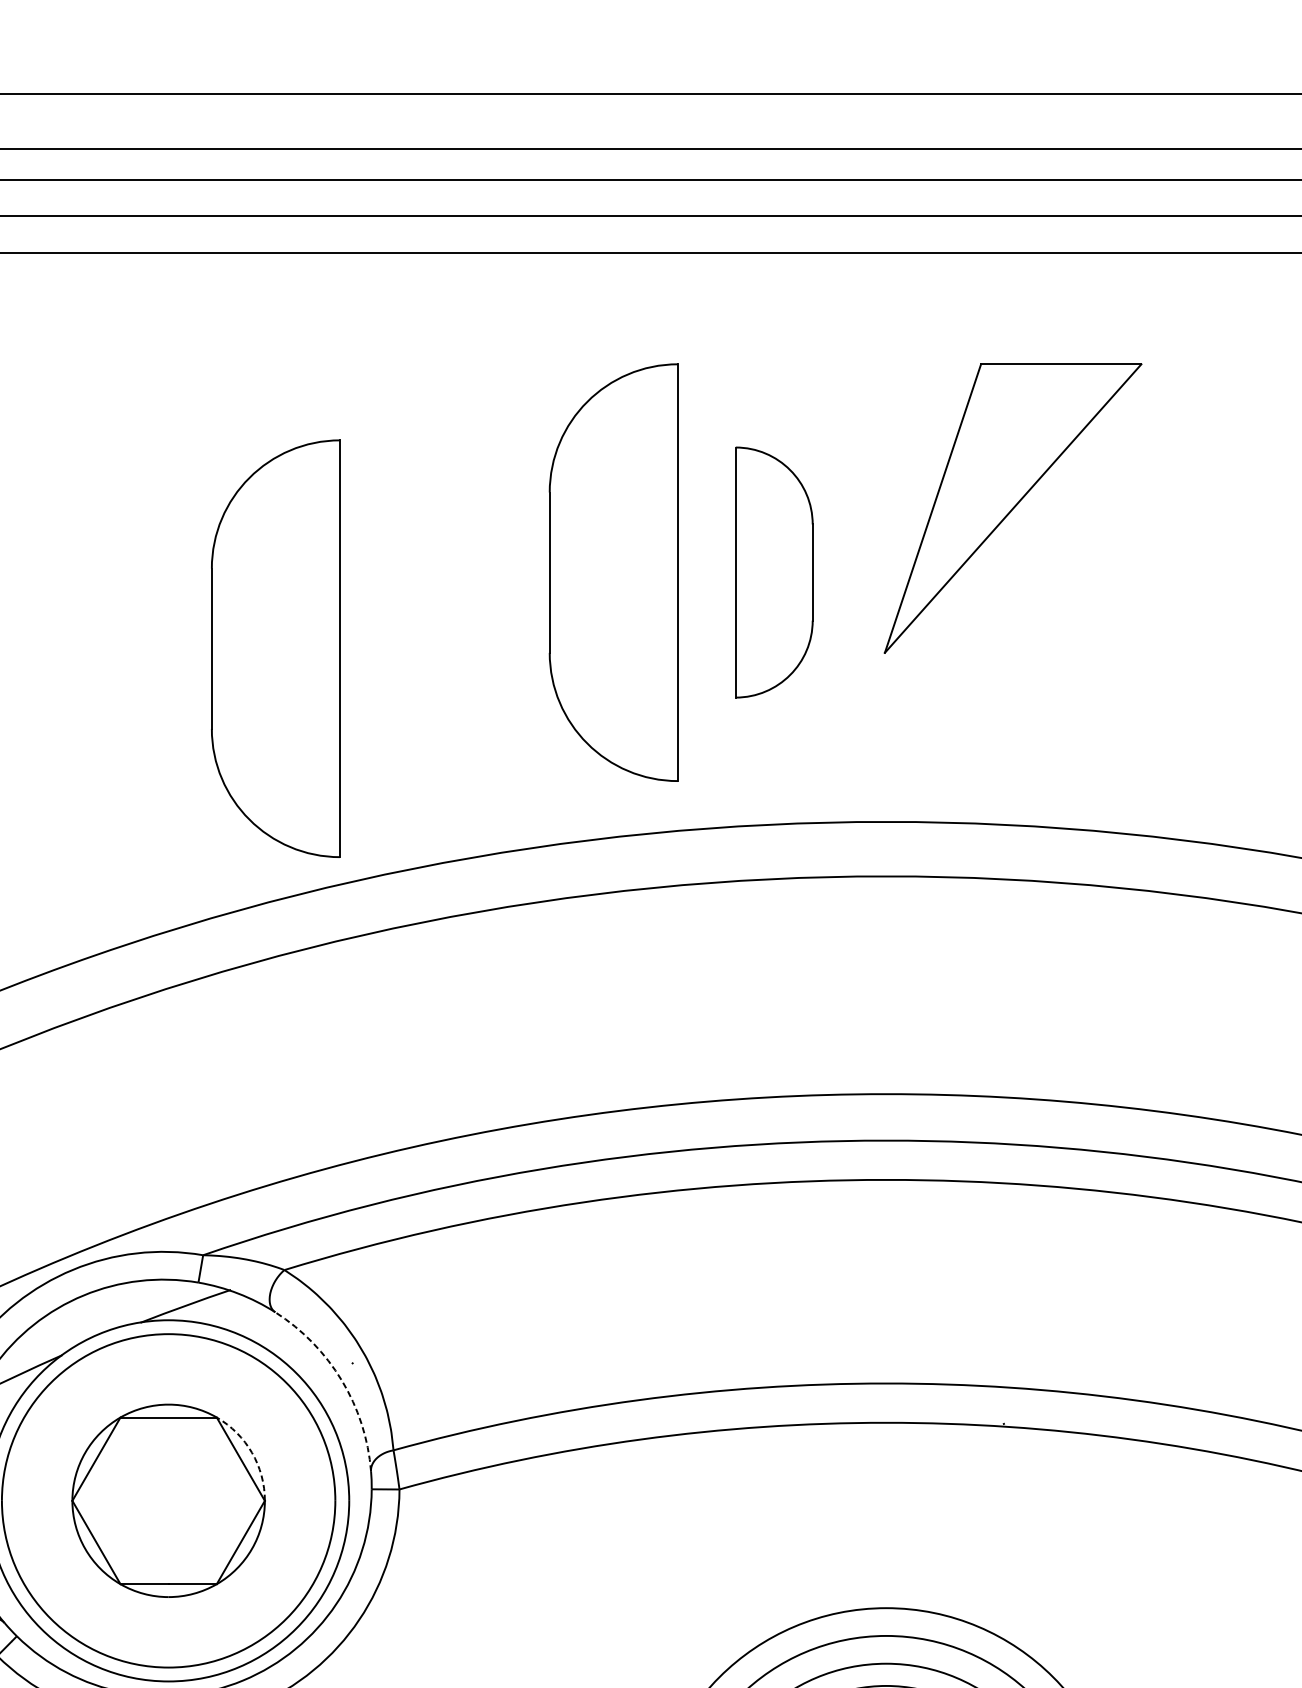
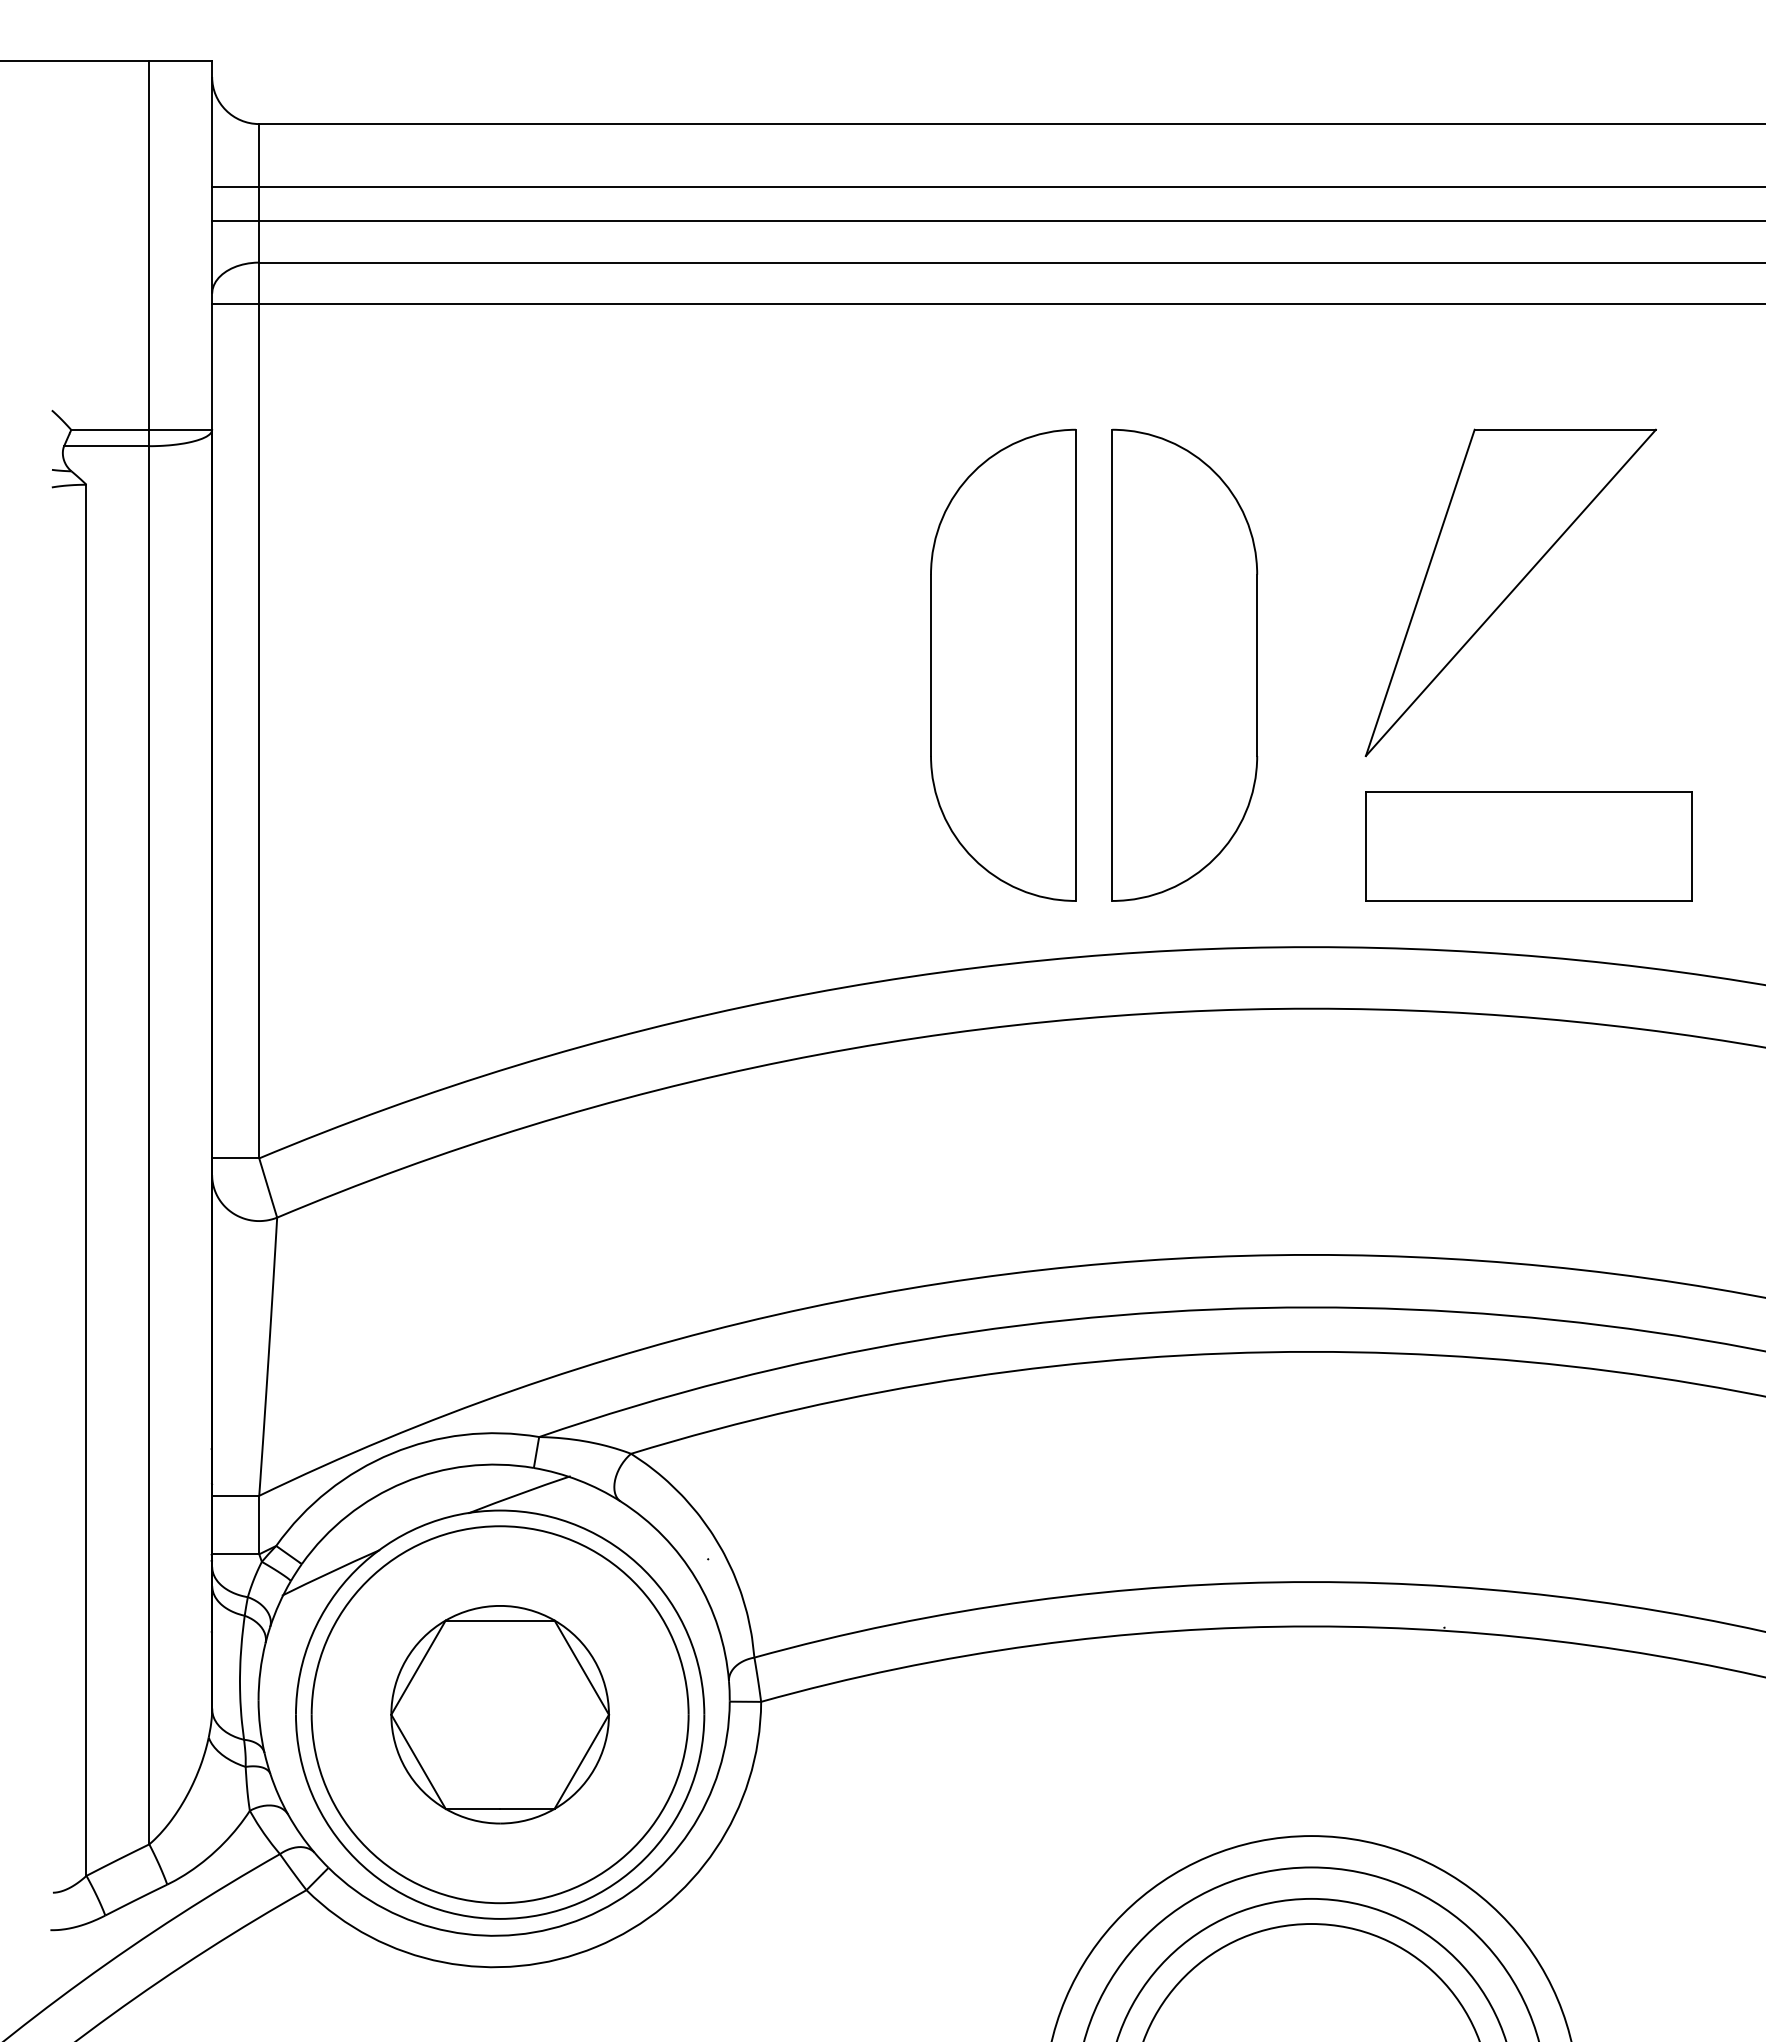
part: (1012, 508) -> (1510, 592), moved
part: (773, 571) -> (1184, 664), size x1.67
part: (275, 647) -> (621, 750), removed
part: (1078, 732) -> (1528, 846), added
arc: (342, 1380) -> (696, 1578), dashed -> solid
arc: (252, 1452) -> (594, 1660), dashed -> solid

